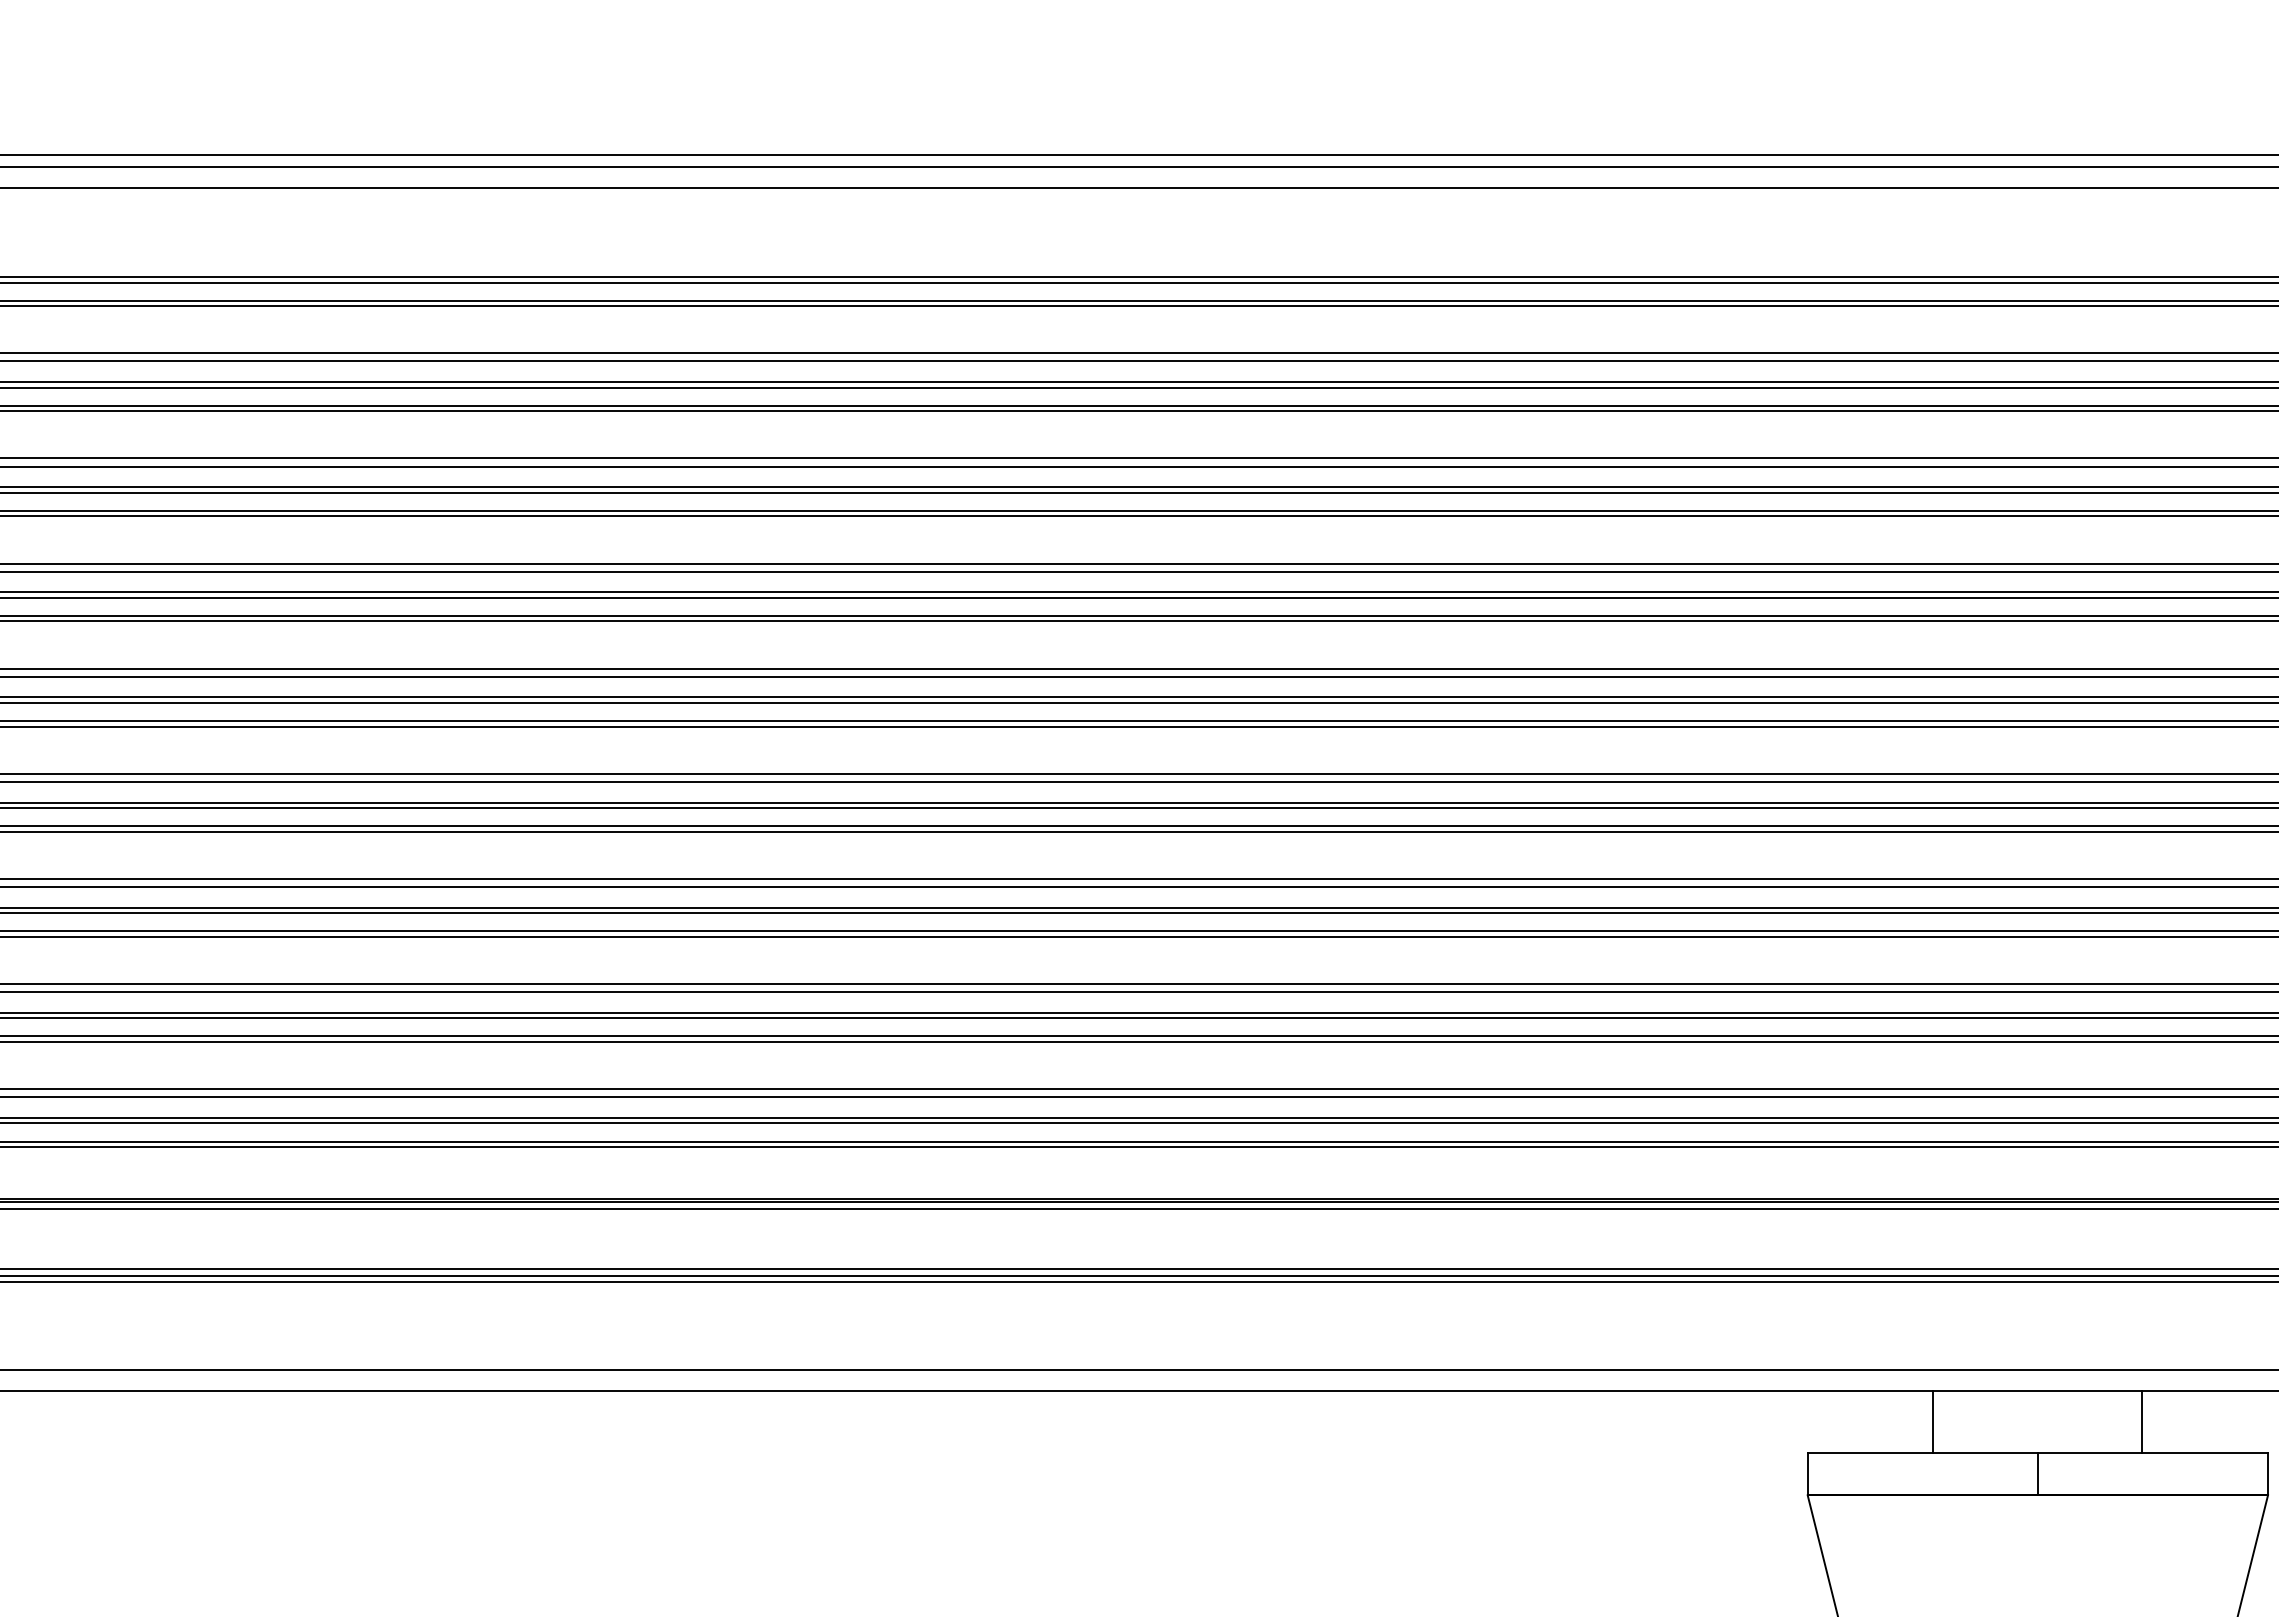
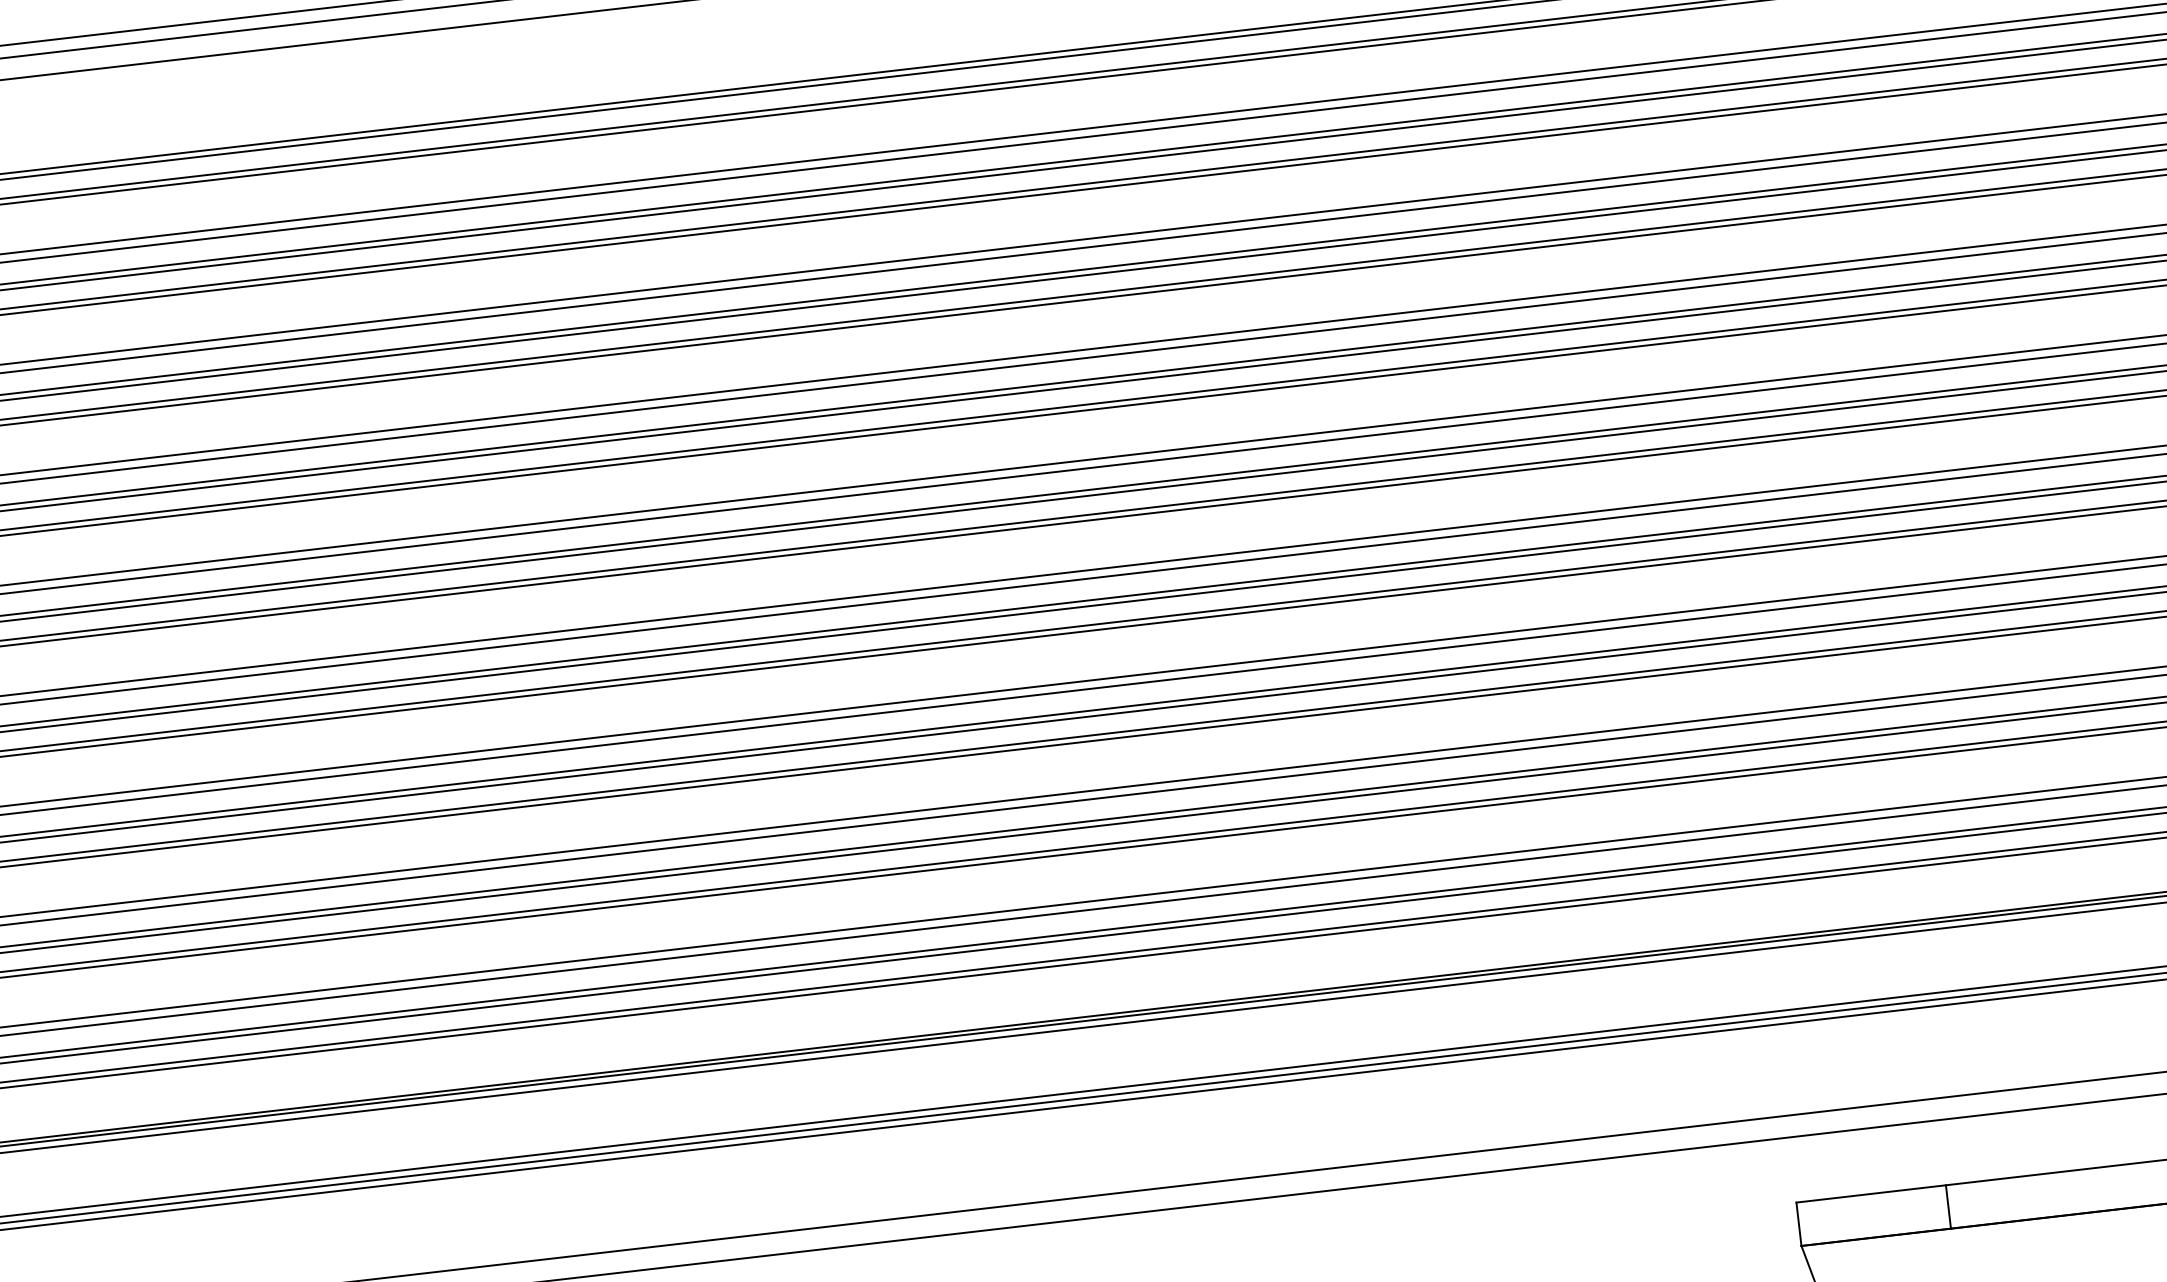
line: (1933, 1421) -> (1923, 1154), removed
line: (2142, 1421) -> (2139, 1129), removed
line: (2037, 1474) -> (1948, 1207), moved

